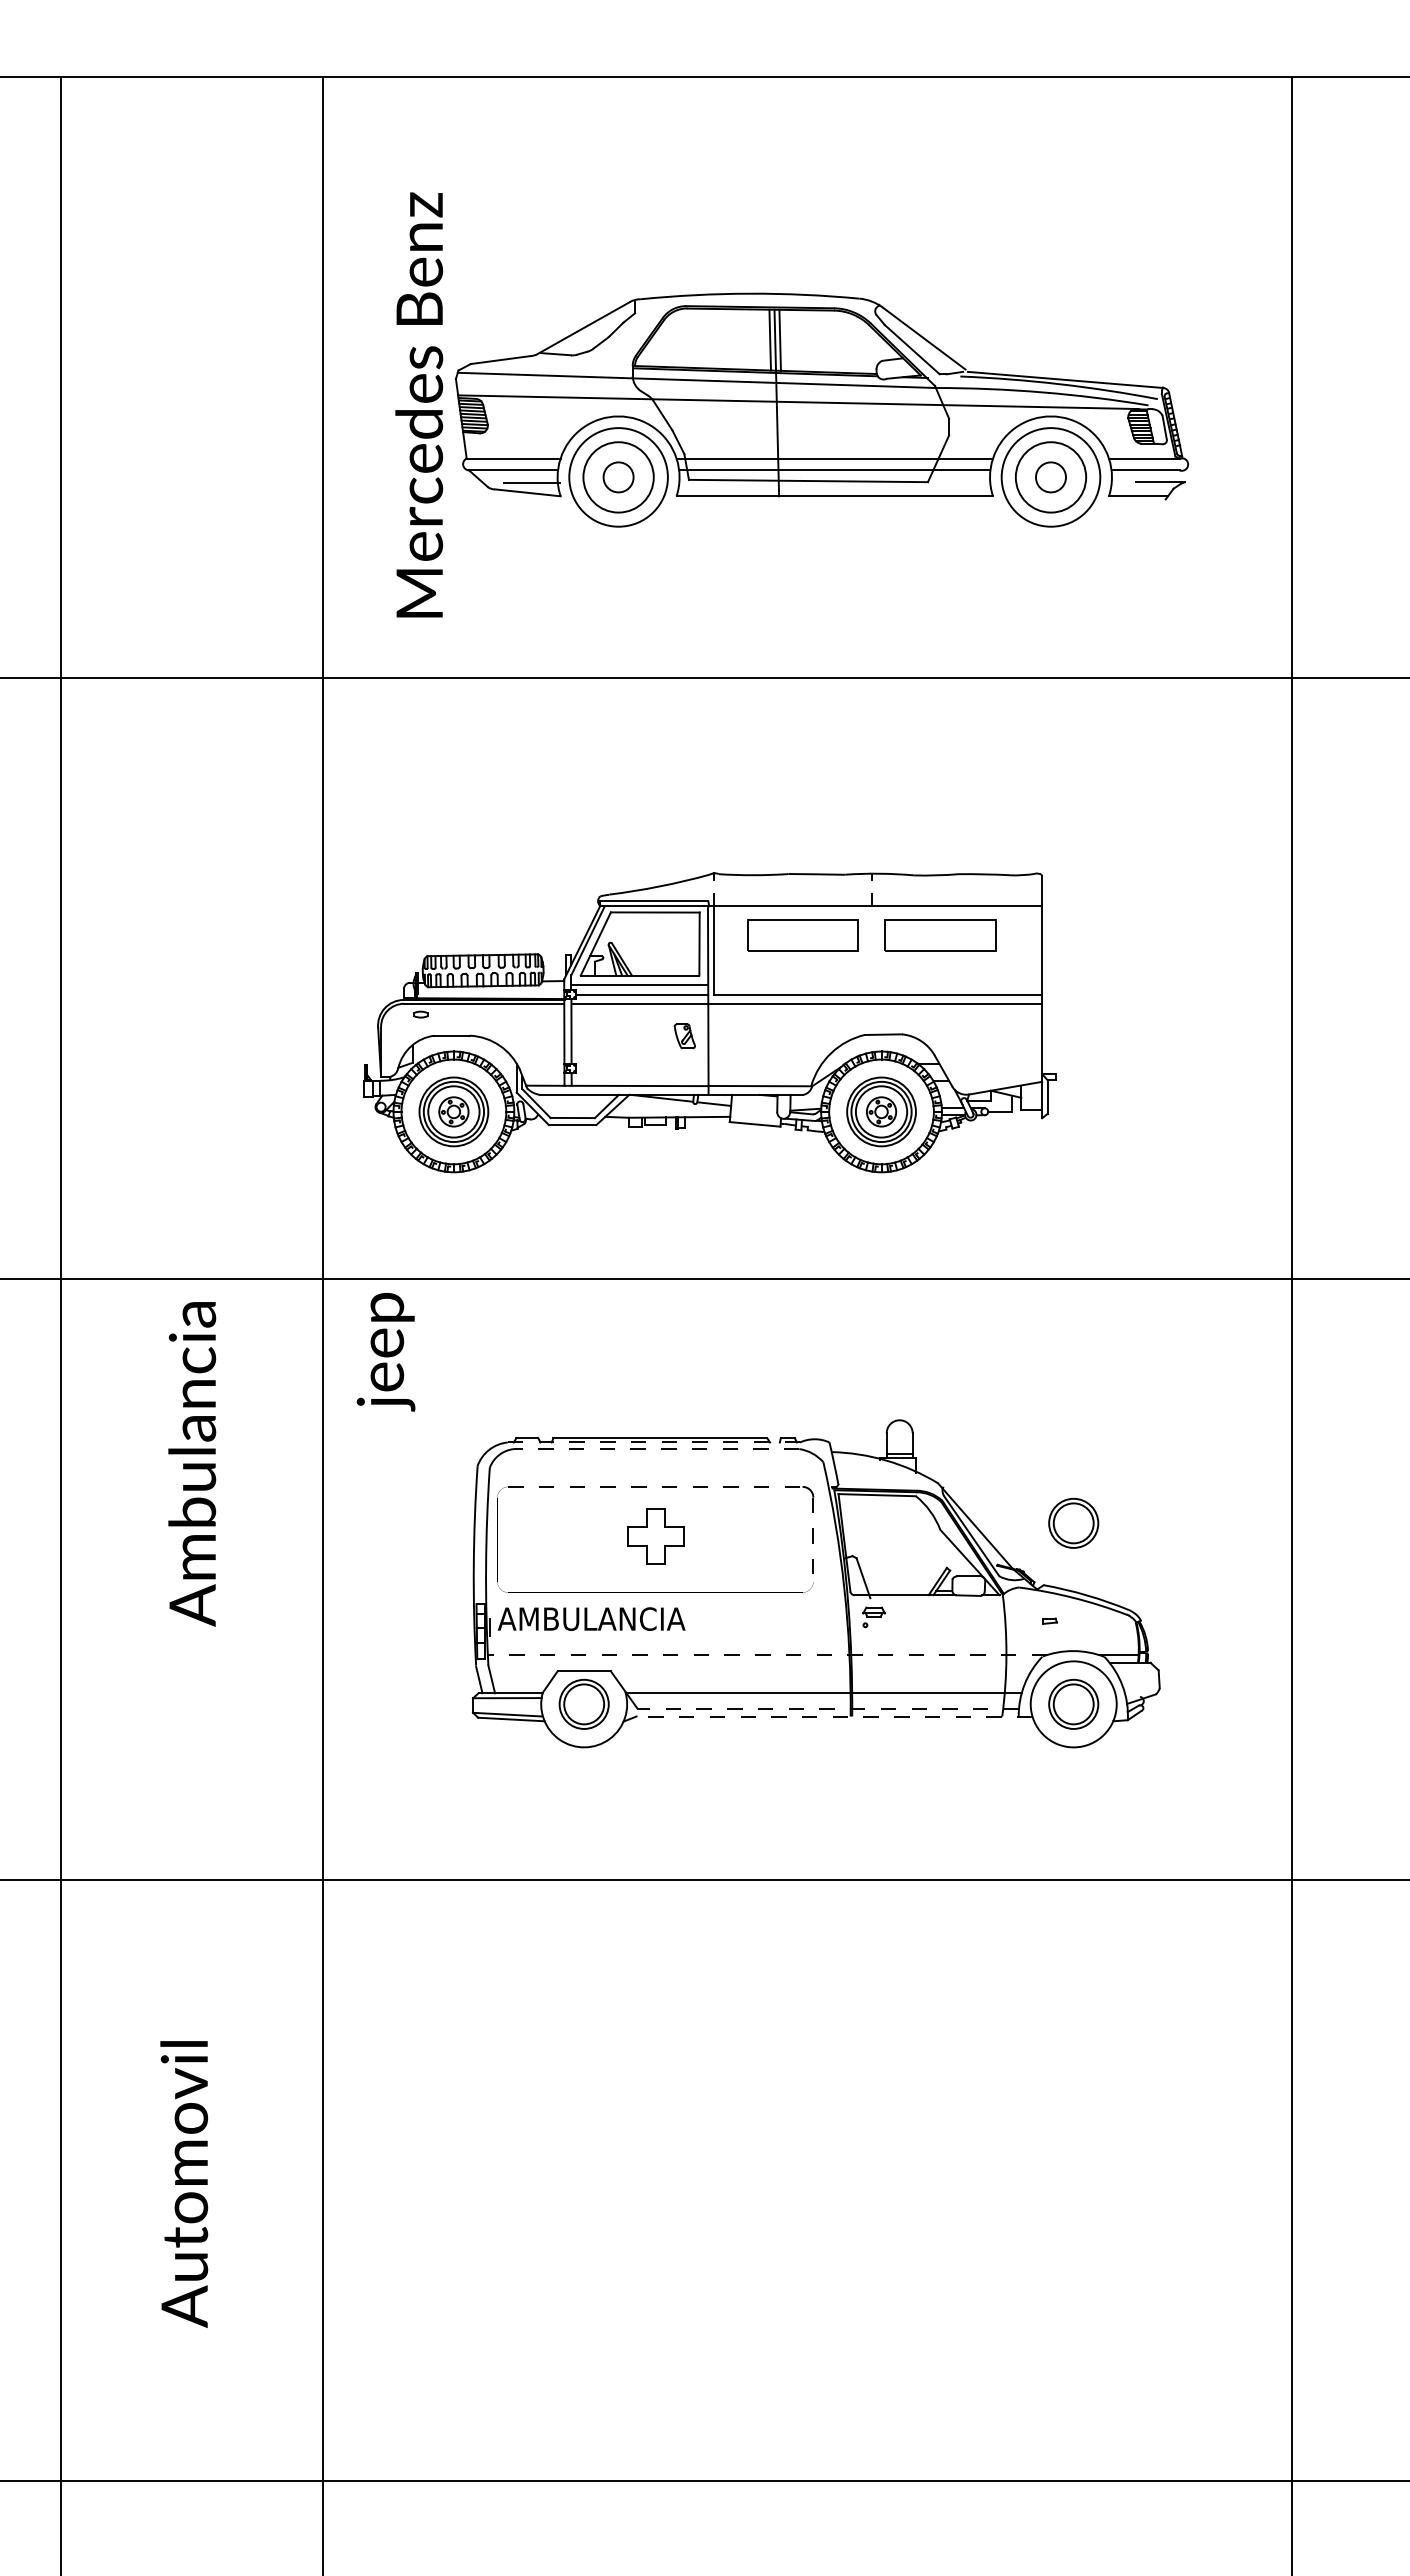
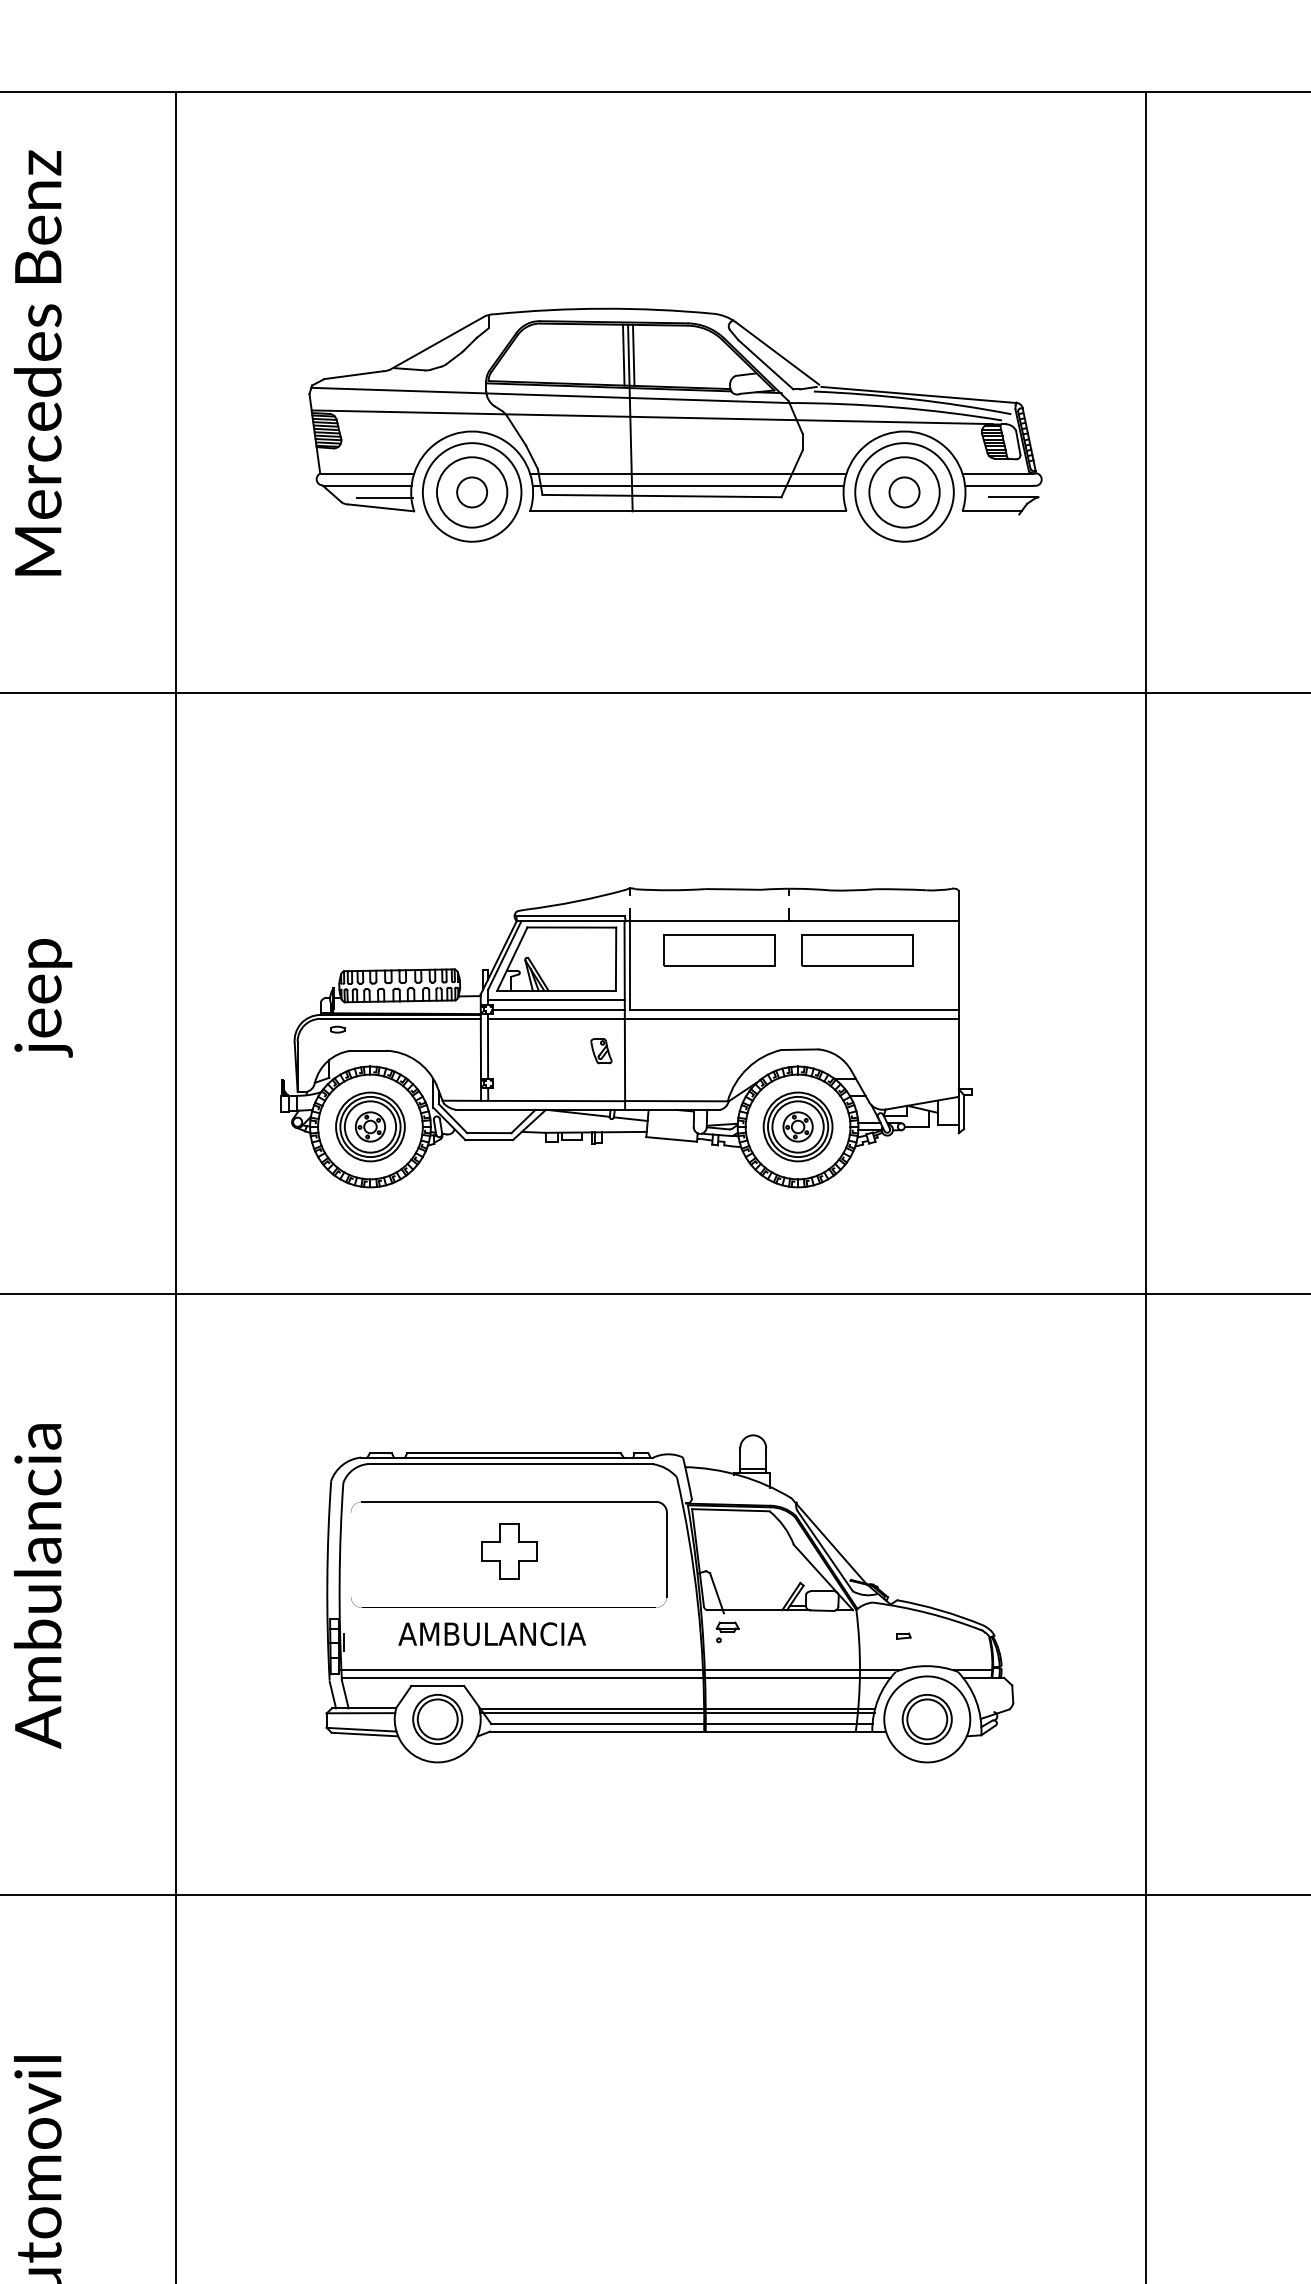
text: (419, 404) -> (38, 362), moved
part: (709, 1022) -> (626, 1037), moved
text: (385, 1352) -> (43, 998), moved
line: (653, 1442) -> (507, 1457), dashed -> solid
line: (656, 1449) -> (510, 1464), dashed -> solid
text: (192, 1464) -> (38, 1586), moved
line: (655, 1486) -> (509, 1501), dashed -> solid
part: (1073, 1522) -> (927, 1537), removed
line: (813, 1540) -> (667, 1555), dashed -> solid
text: (591, 1618) -> (492, 1633), moved
line: (767, 1655) -> (621, 1670), dashed -> solid
line: (762, 1662) -> (616, 1677), added
line: (823, 1697) -> (677, 1712), added
line: (828, 1708) -> (682, 1723), dashed -> solid
line: (834, 1716) -> (688, 1731), dashed -> solid

